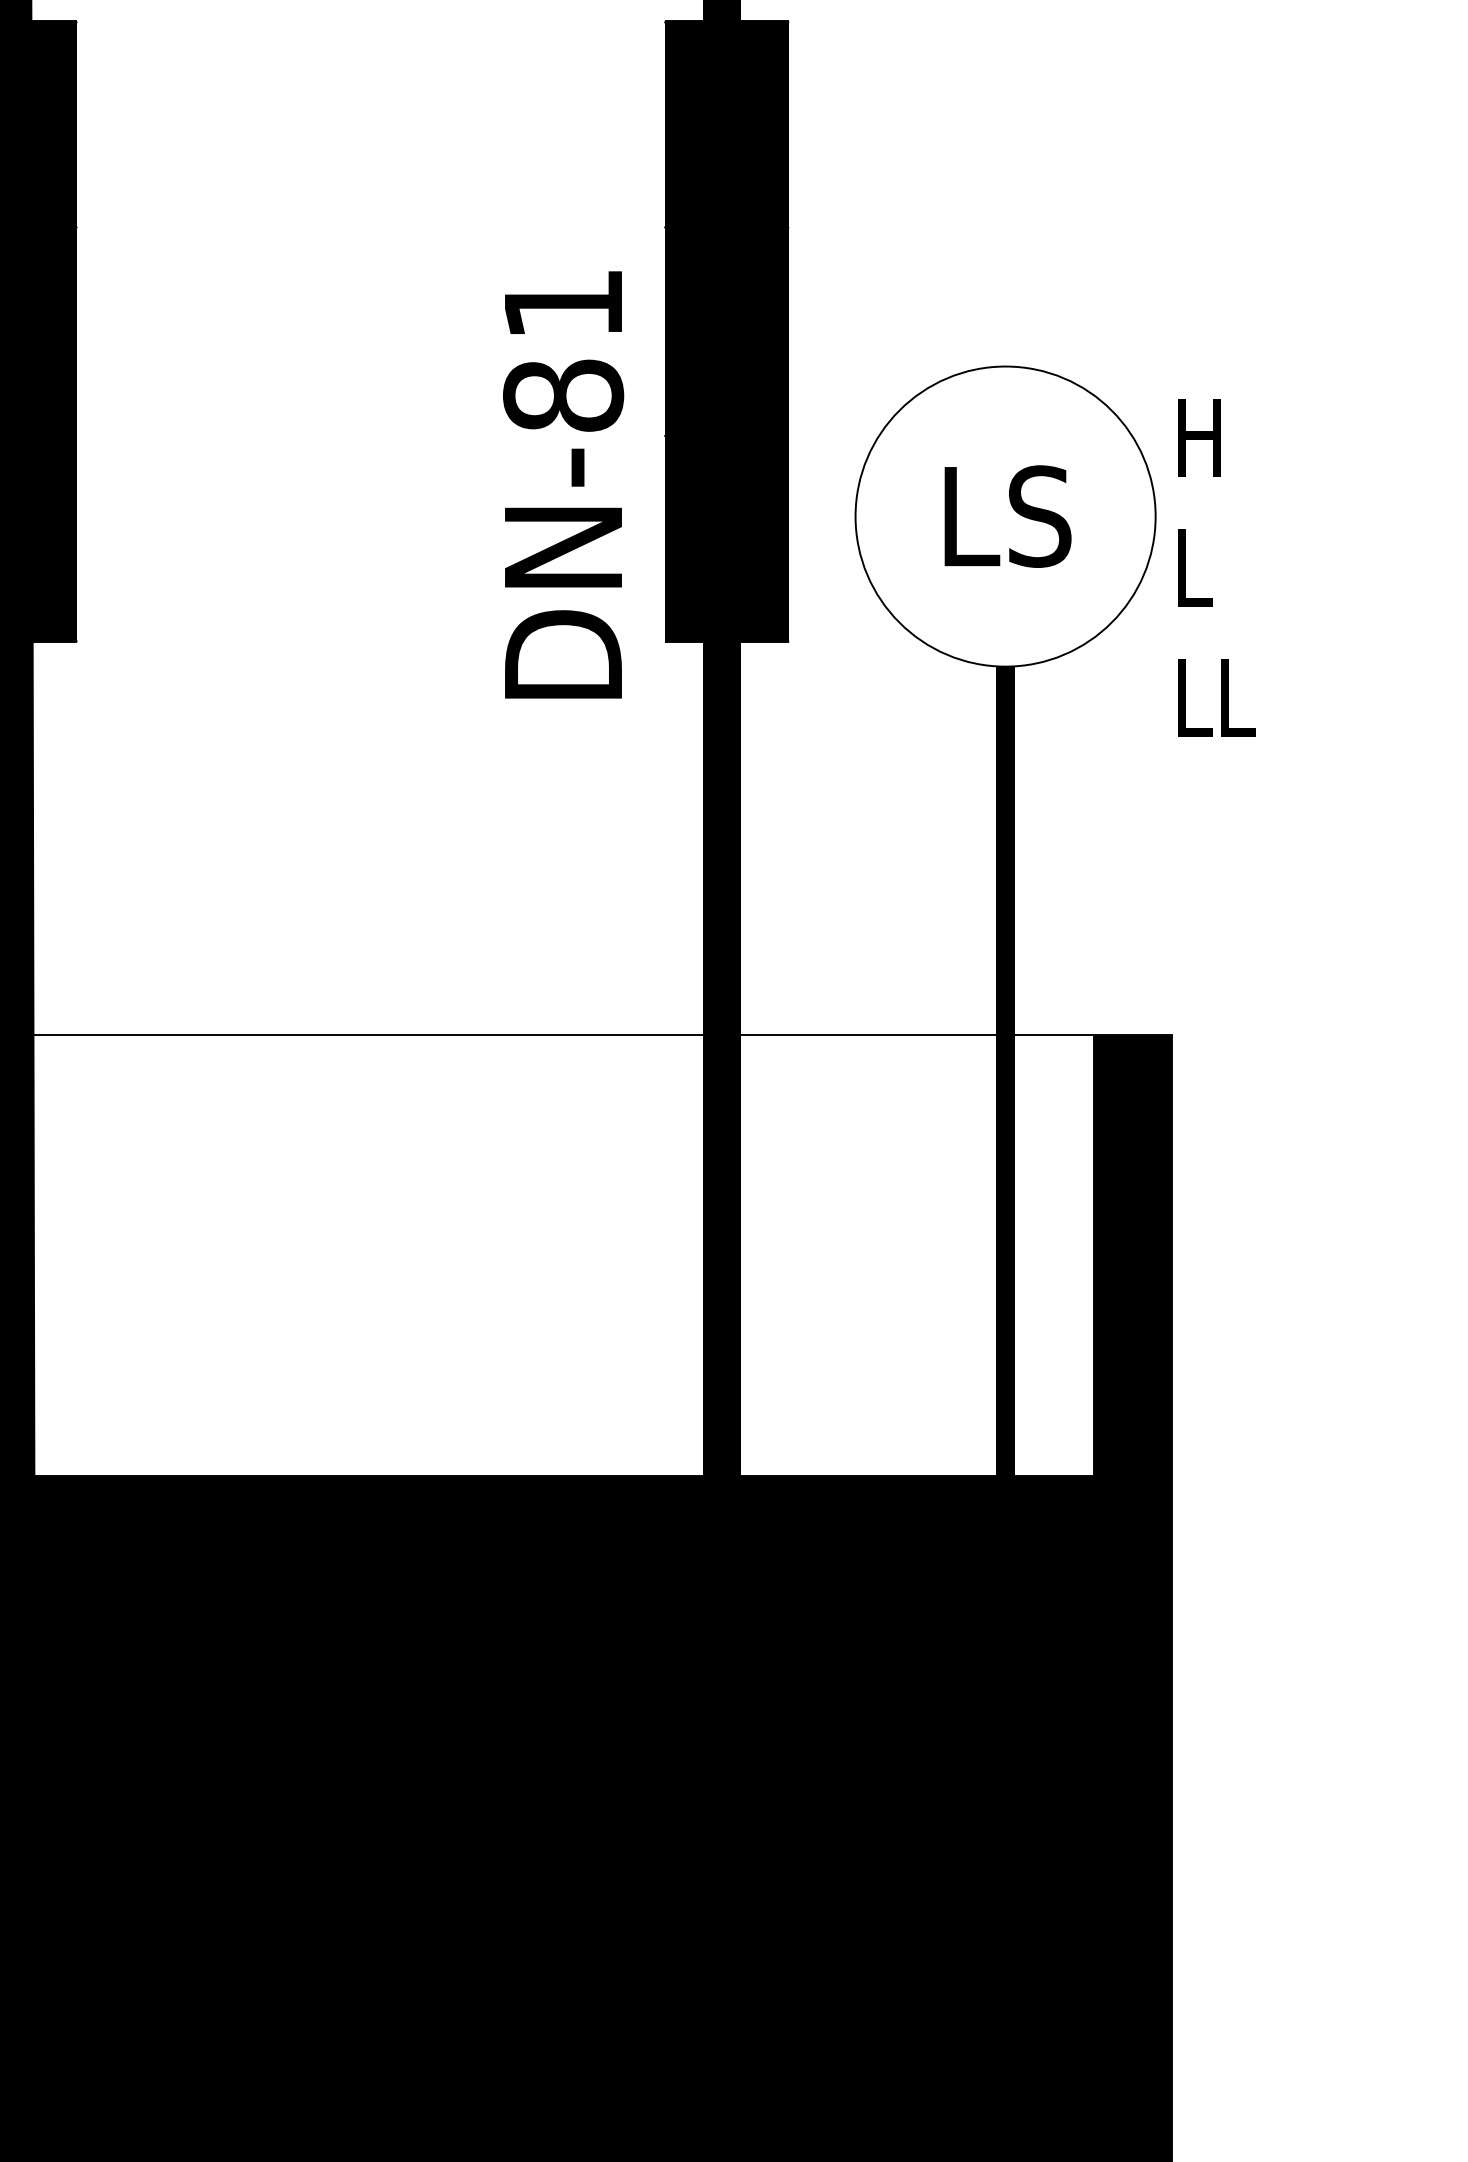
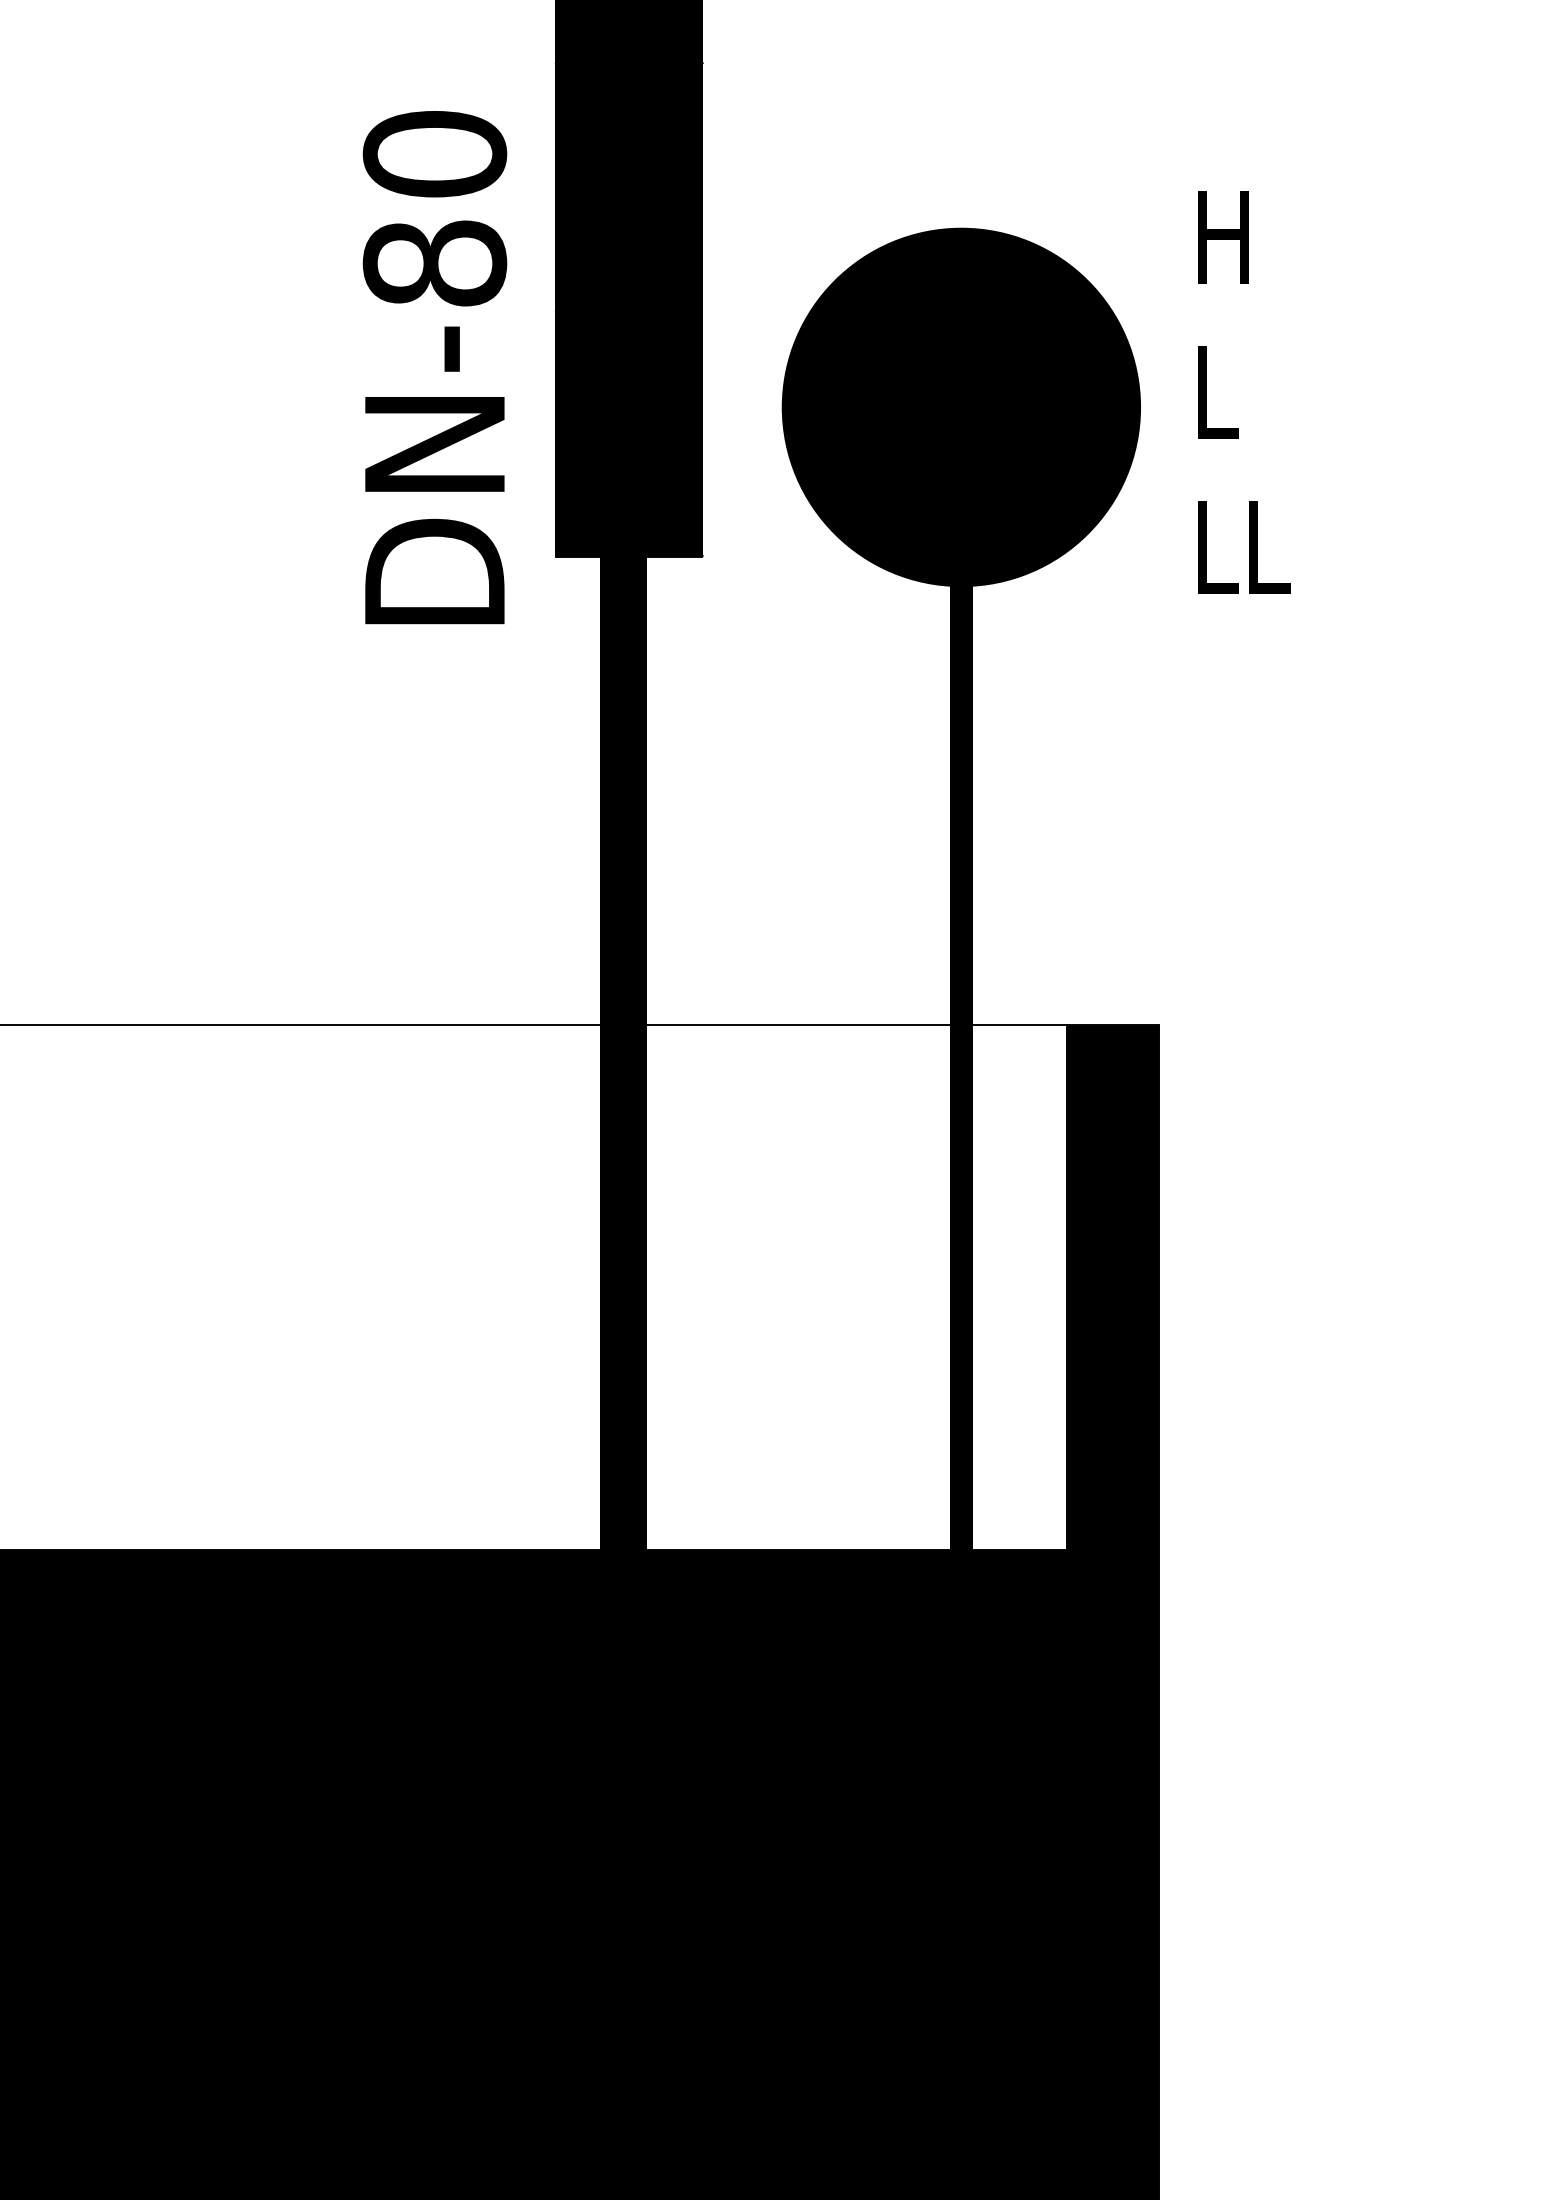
text: (563, 303) -> (434, 153), DN-81 -> DN-80
fill: (1005, 516) -> (961, 407), added
text: (1216, 567) -> (1243, 391), moved

